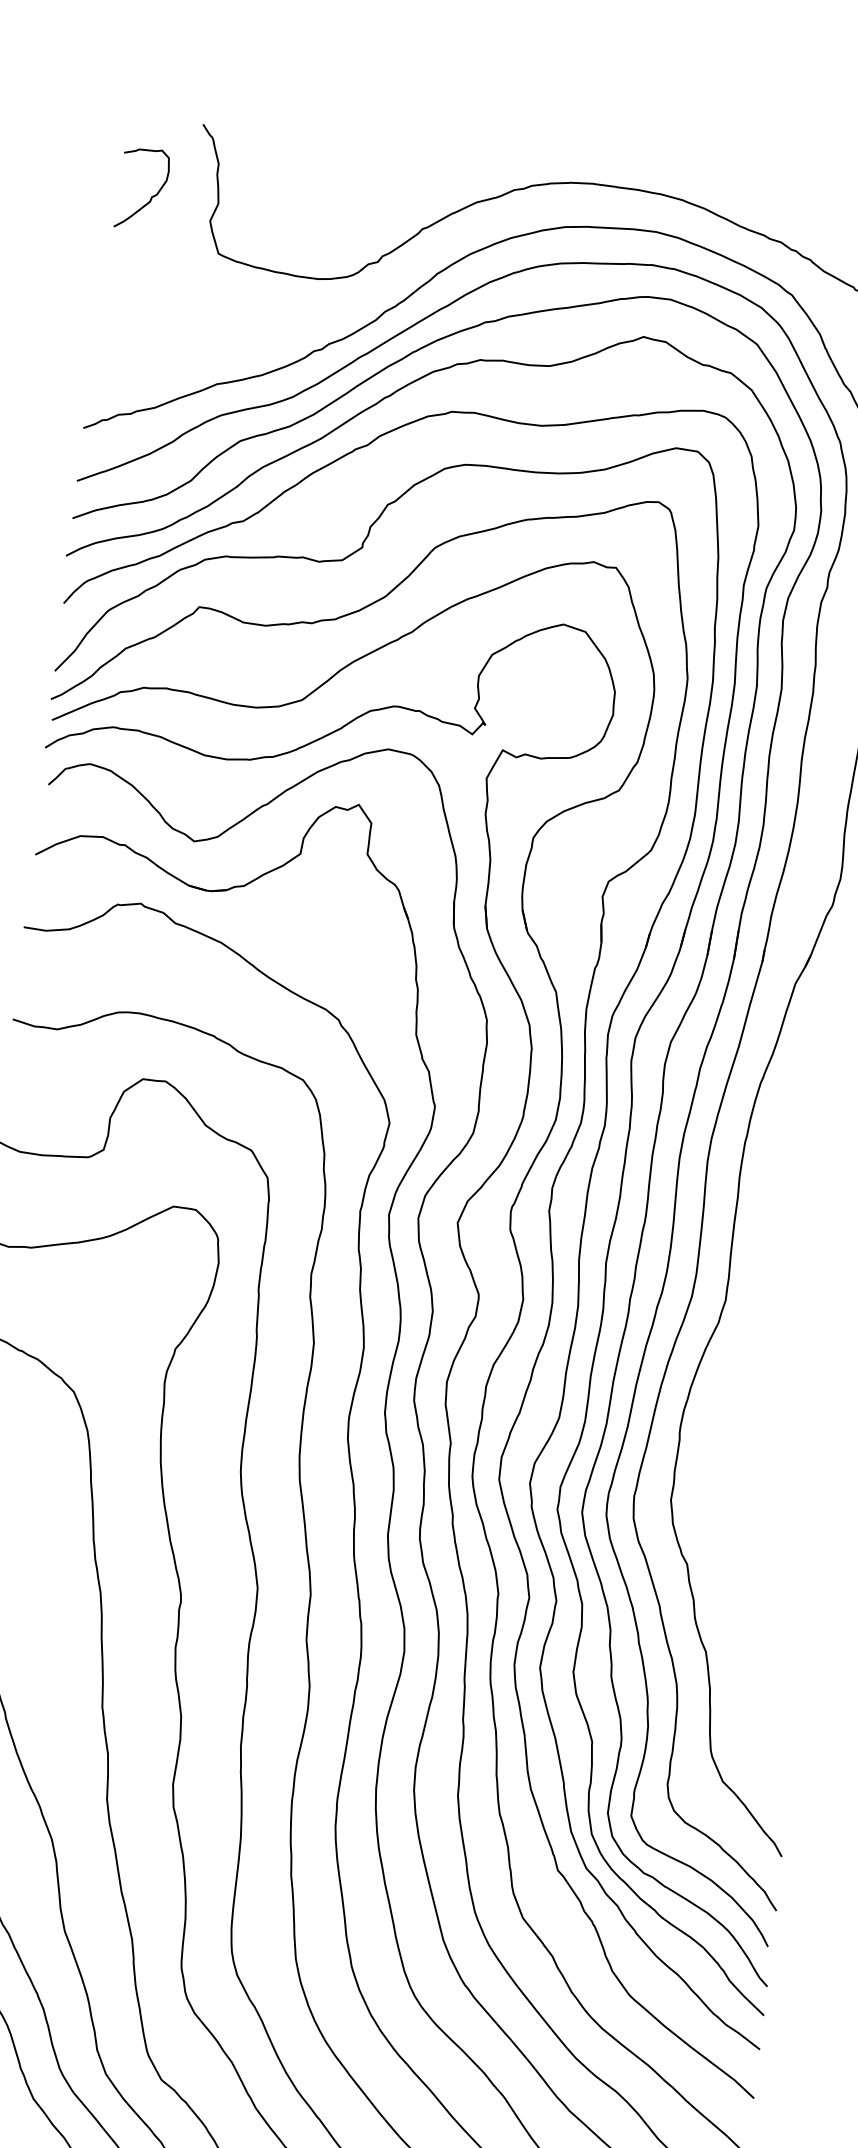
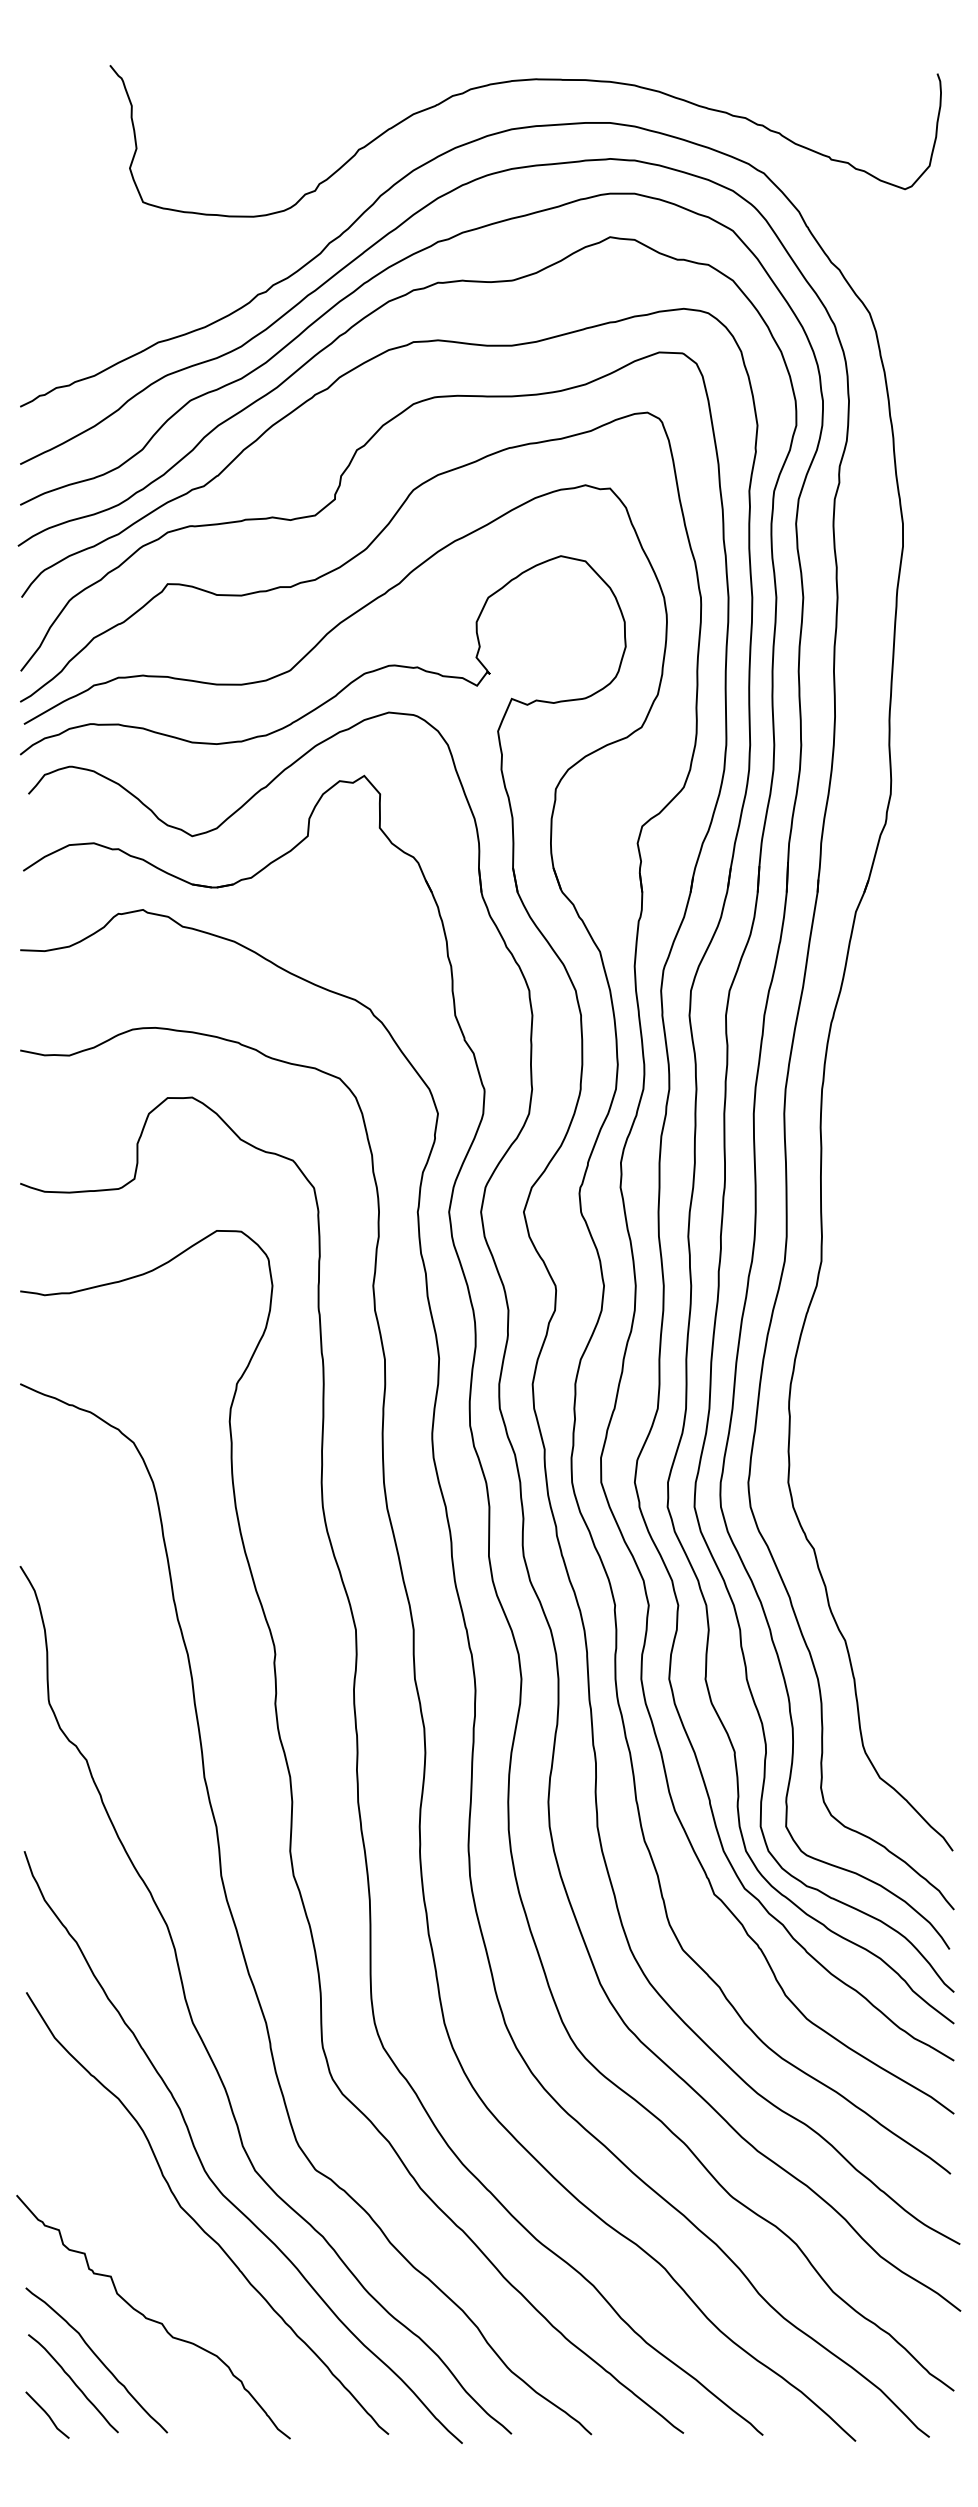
curve: (151, 196) -> (63, 149), removed

